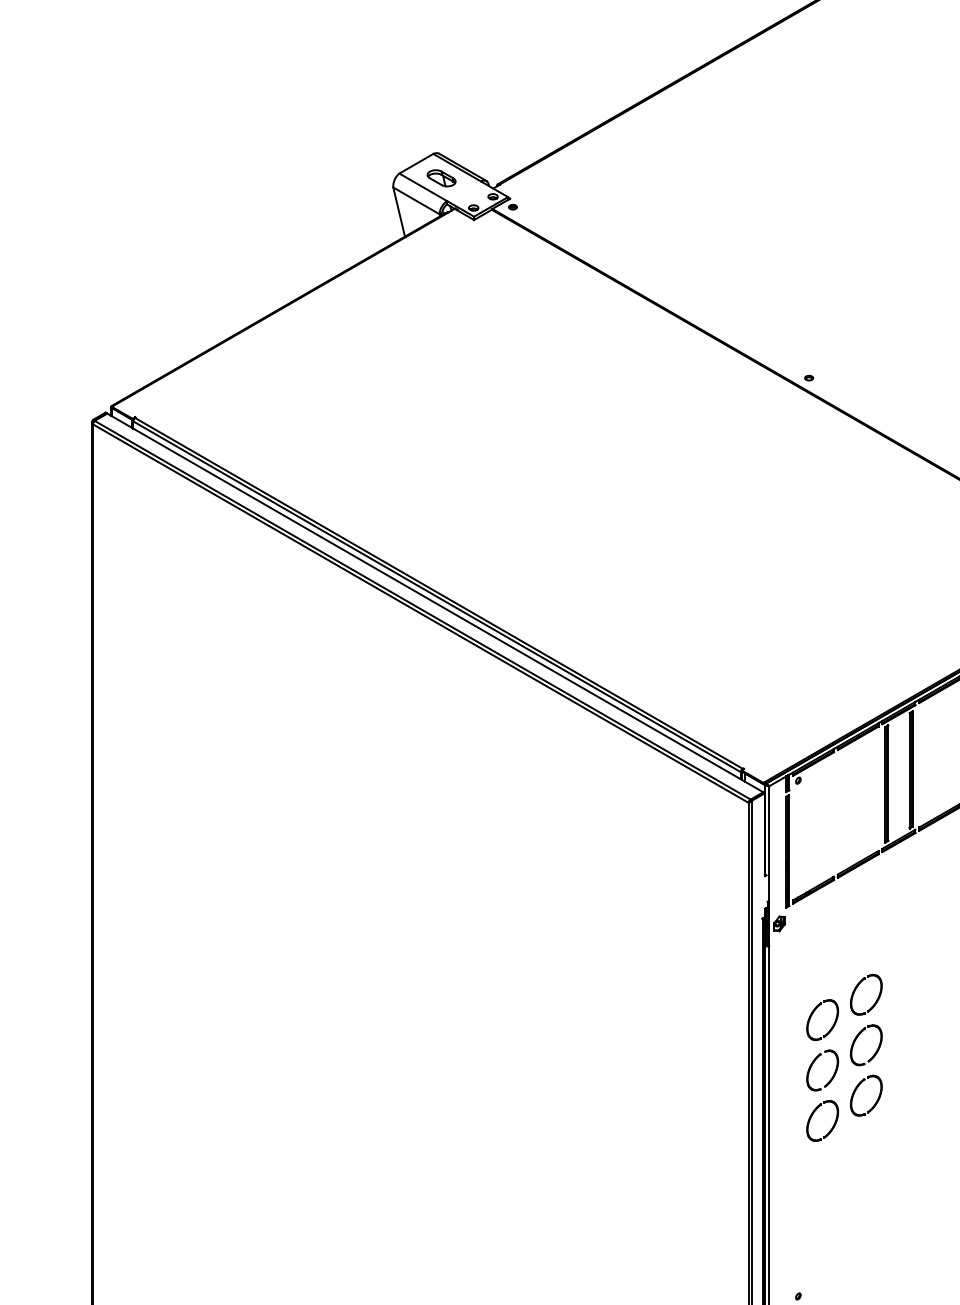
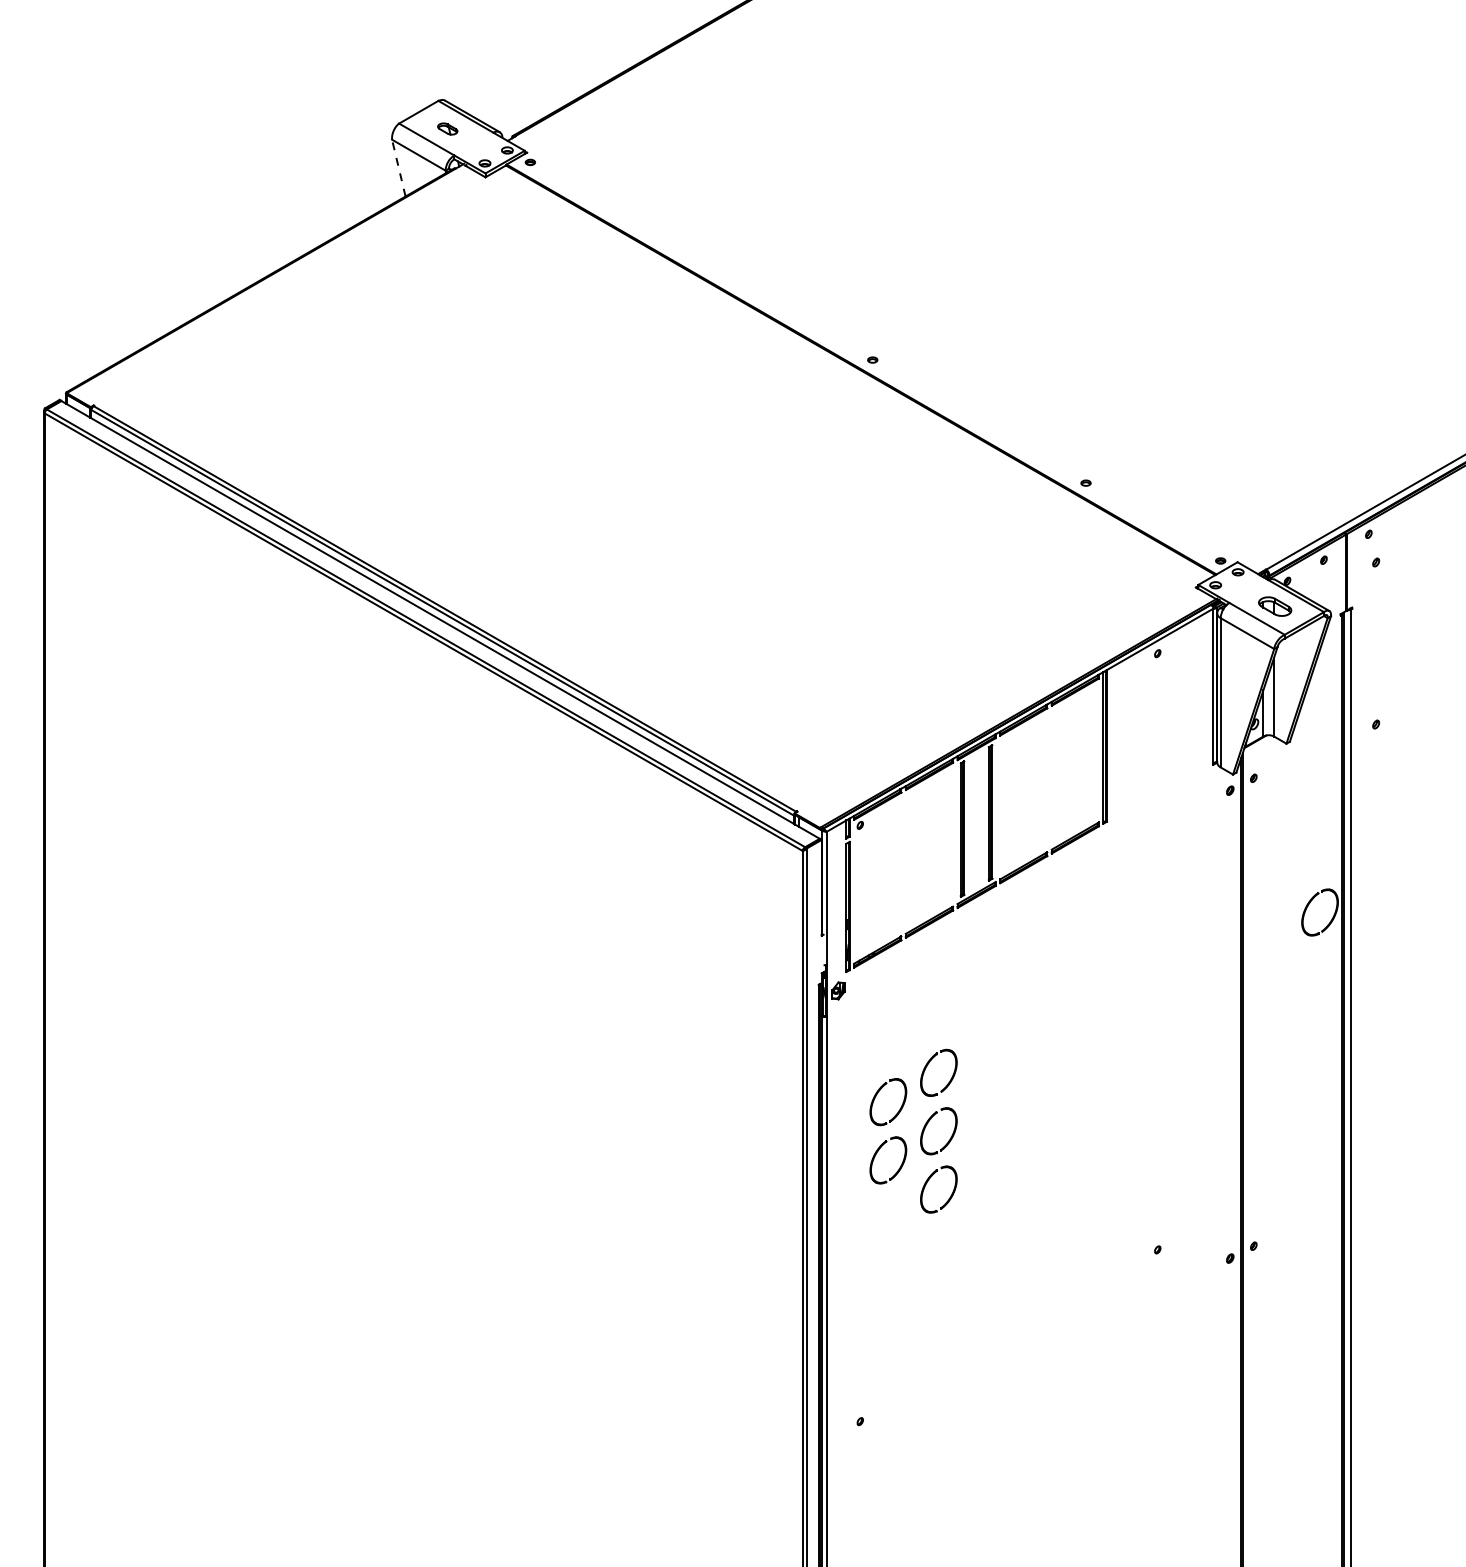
part: (441, 177) -> (447, 128), size x0.6
line: (398, 211) -> (398, 167), solid -> dashed
part: (812, 1116) -> (876, 1213), removed

